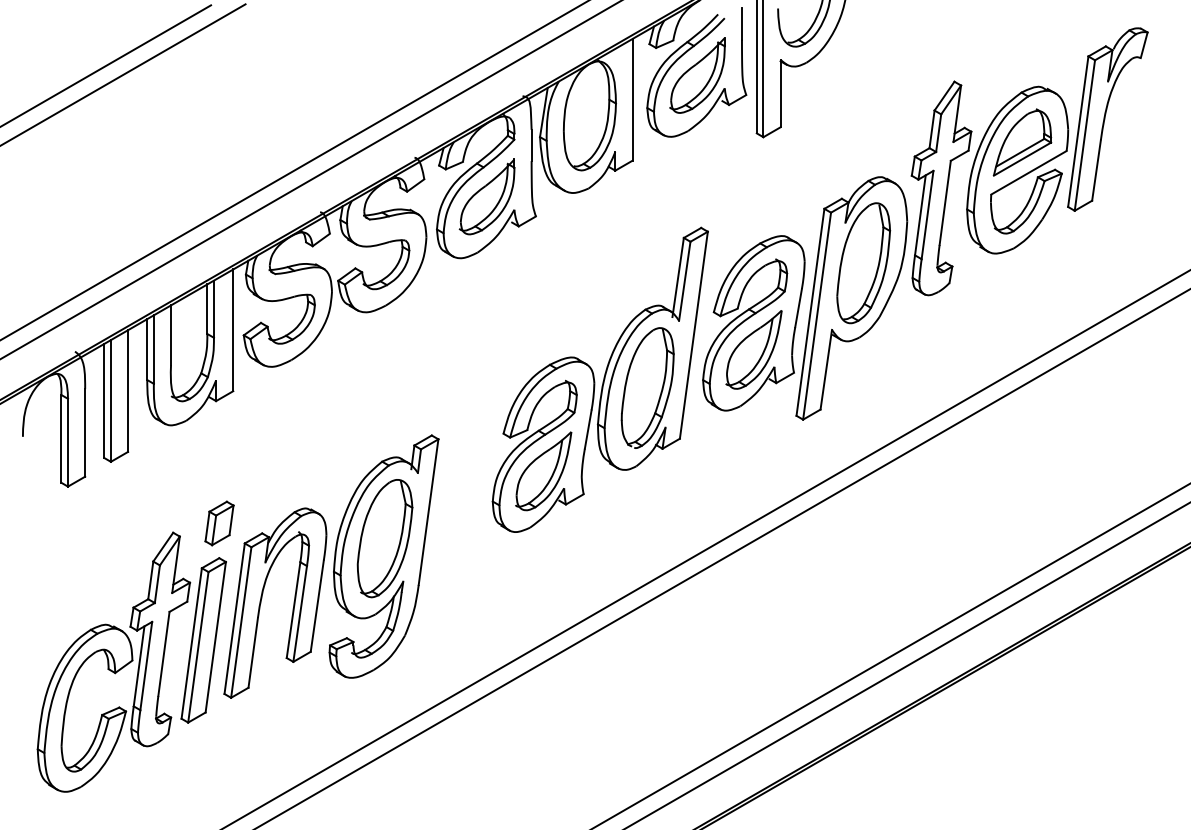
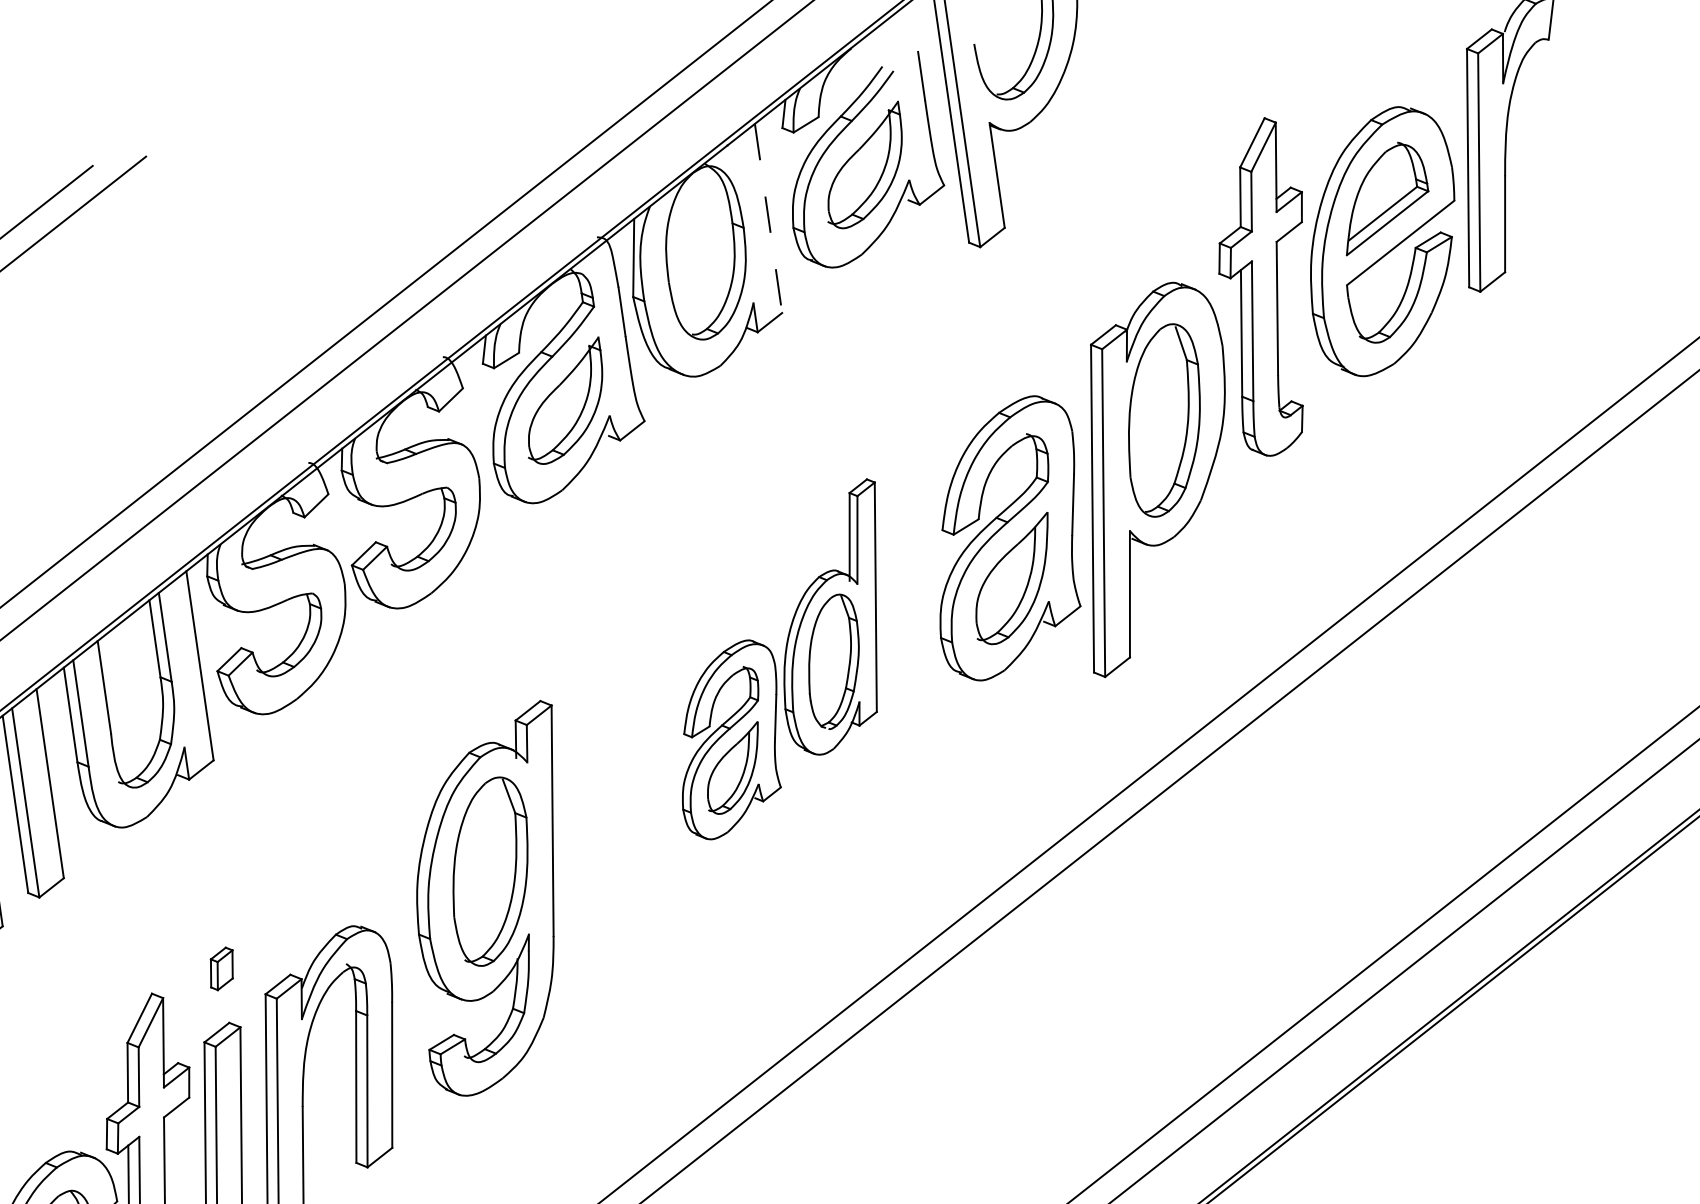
line: (632, 99) -> (768, 217), solid -> dashed
part: (599, 379) -> (779, 660), size x0.7
part: (219, 523) -> (221, 968), size x0.6
part: (383, 556) -> (492, 899), moved

